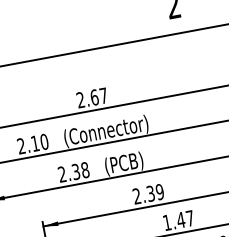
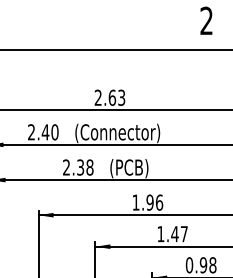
text: (103, 95) -> (121, 97), 2.67 -> 2.63
text: (35, 143) -> (45, 132), 2.10 -> 2.40
text: (148, 194) -> (147, 202), 2.39 -> 1.96

